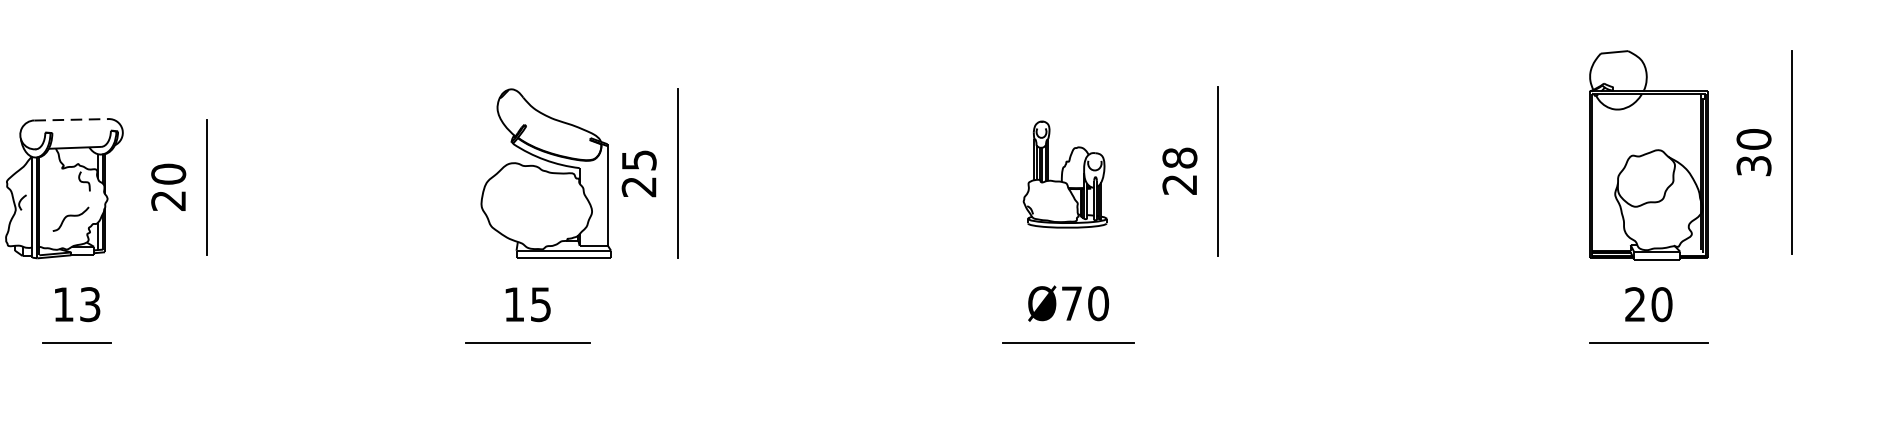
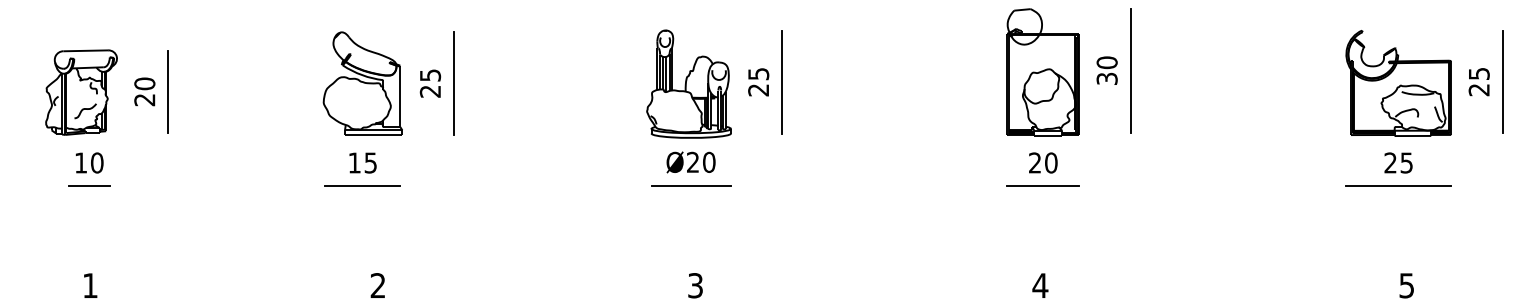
line: (72, 119) -> (86, 50), dashed -> solid
text: (1179, 157) -> (758, 73), 28 -> 25
part: (545, 173) -> (362, 83), moved
part: (1064, 173) -> (688, 83), size x1.67
text: (1070, 302) -> (692, 161), Ø70 -> Ø20
text: (90, 303) -> (97, 162), 13 -> 10

